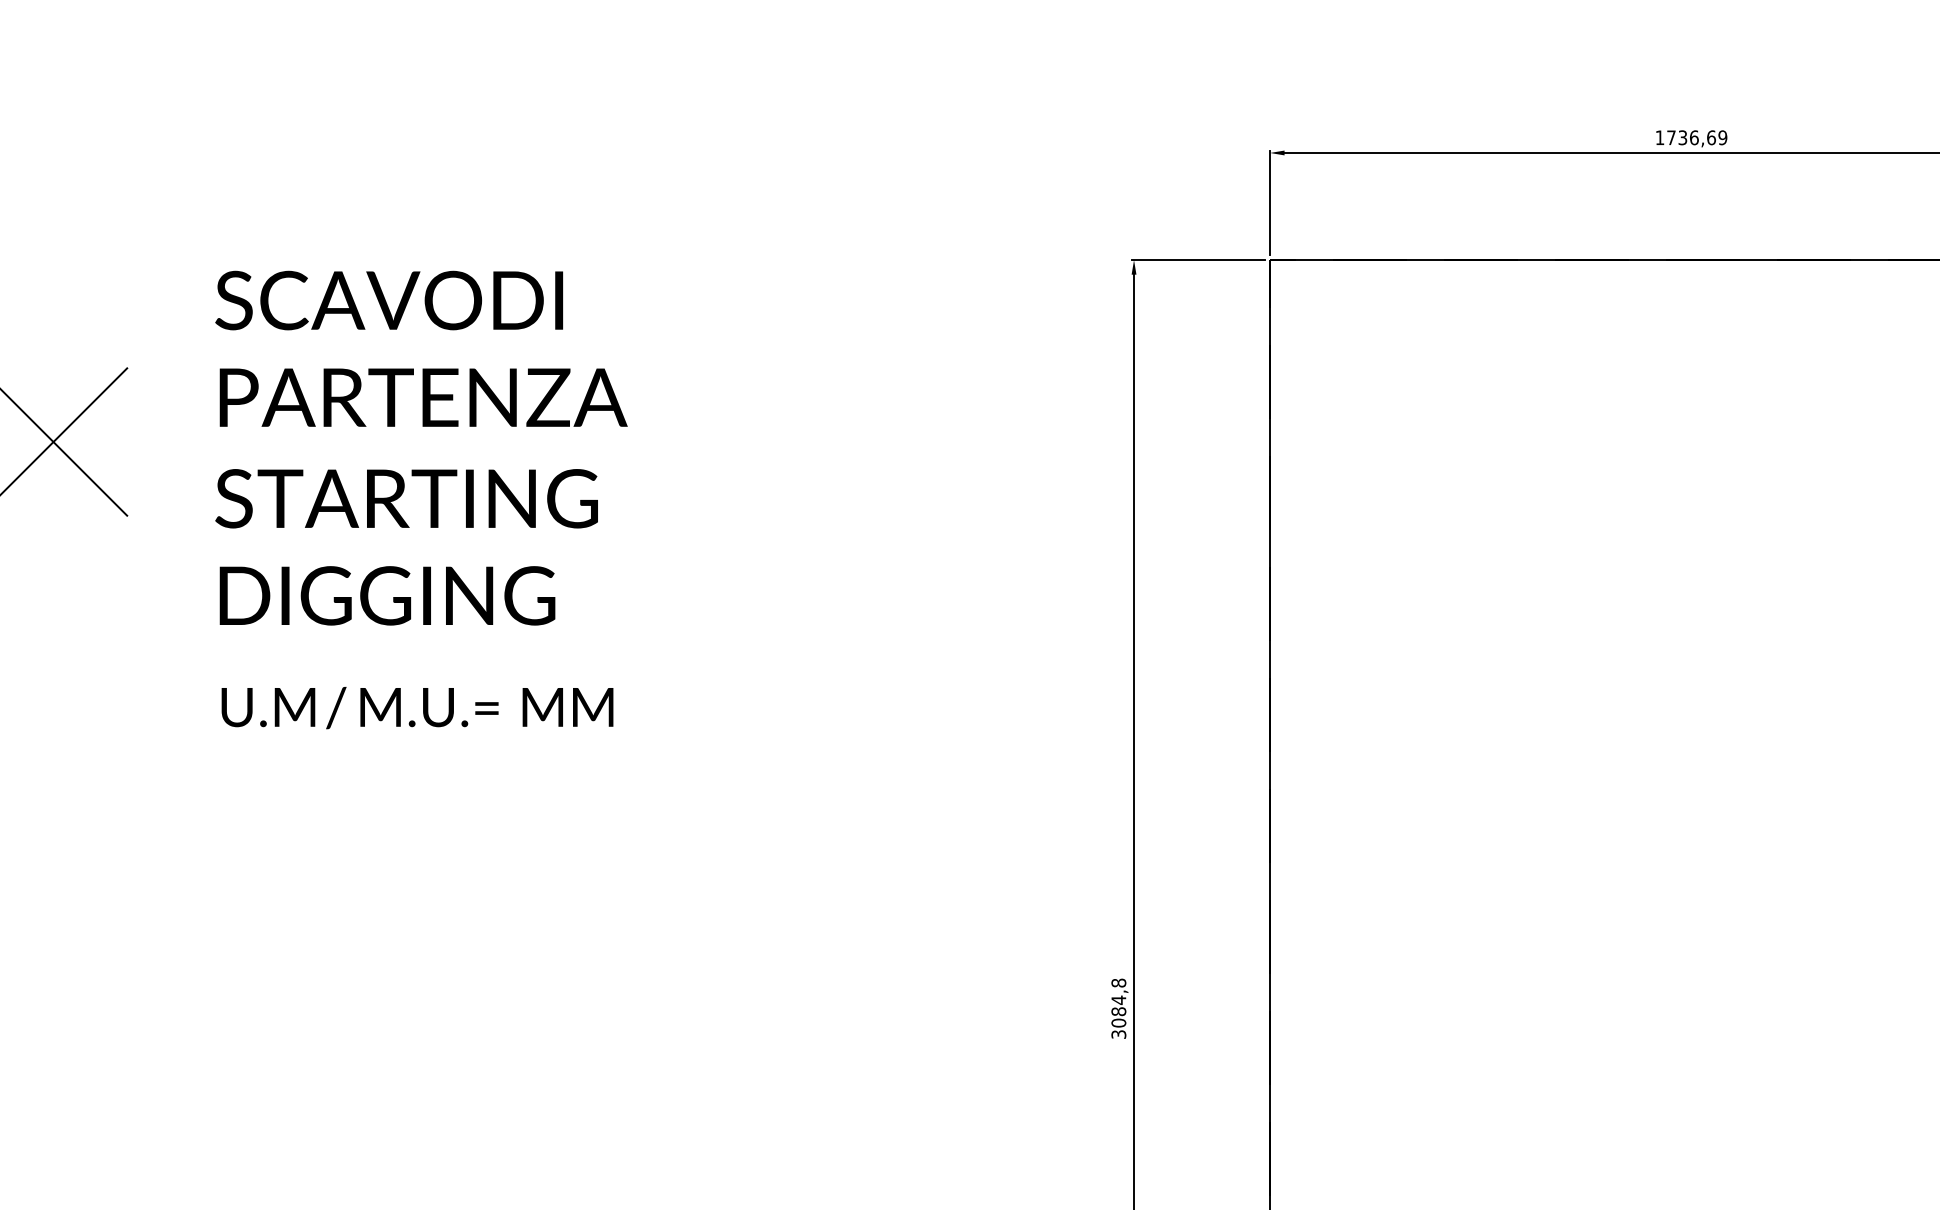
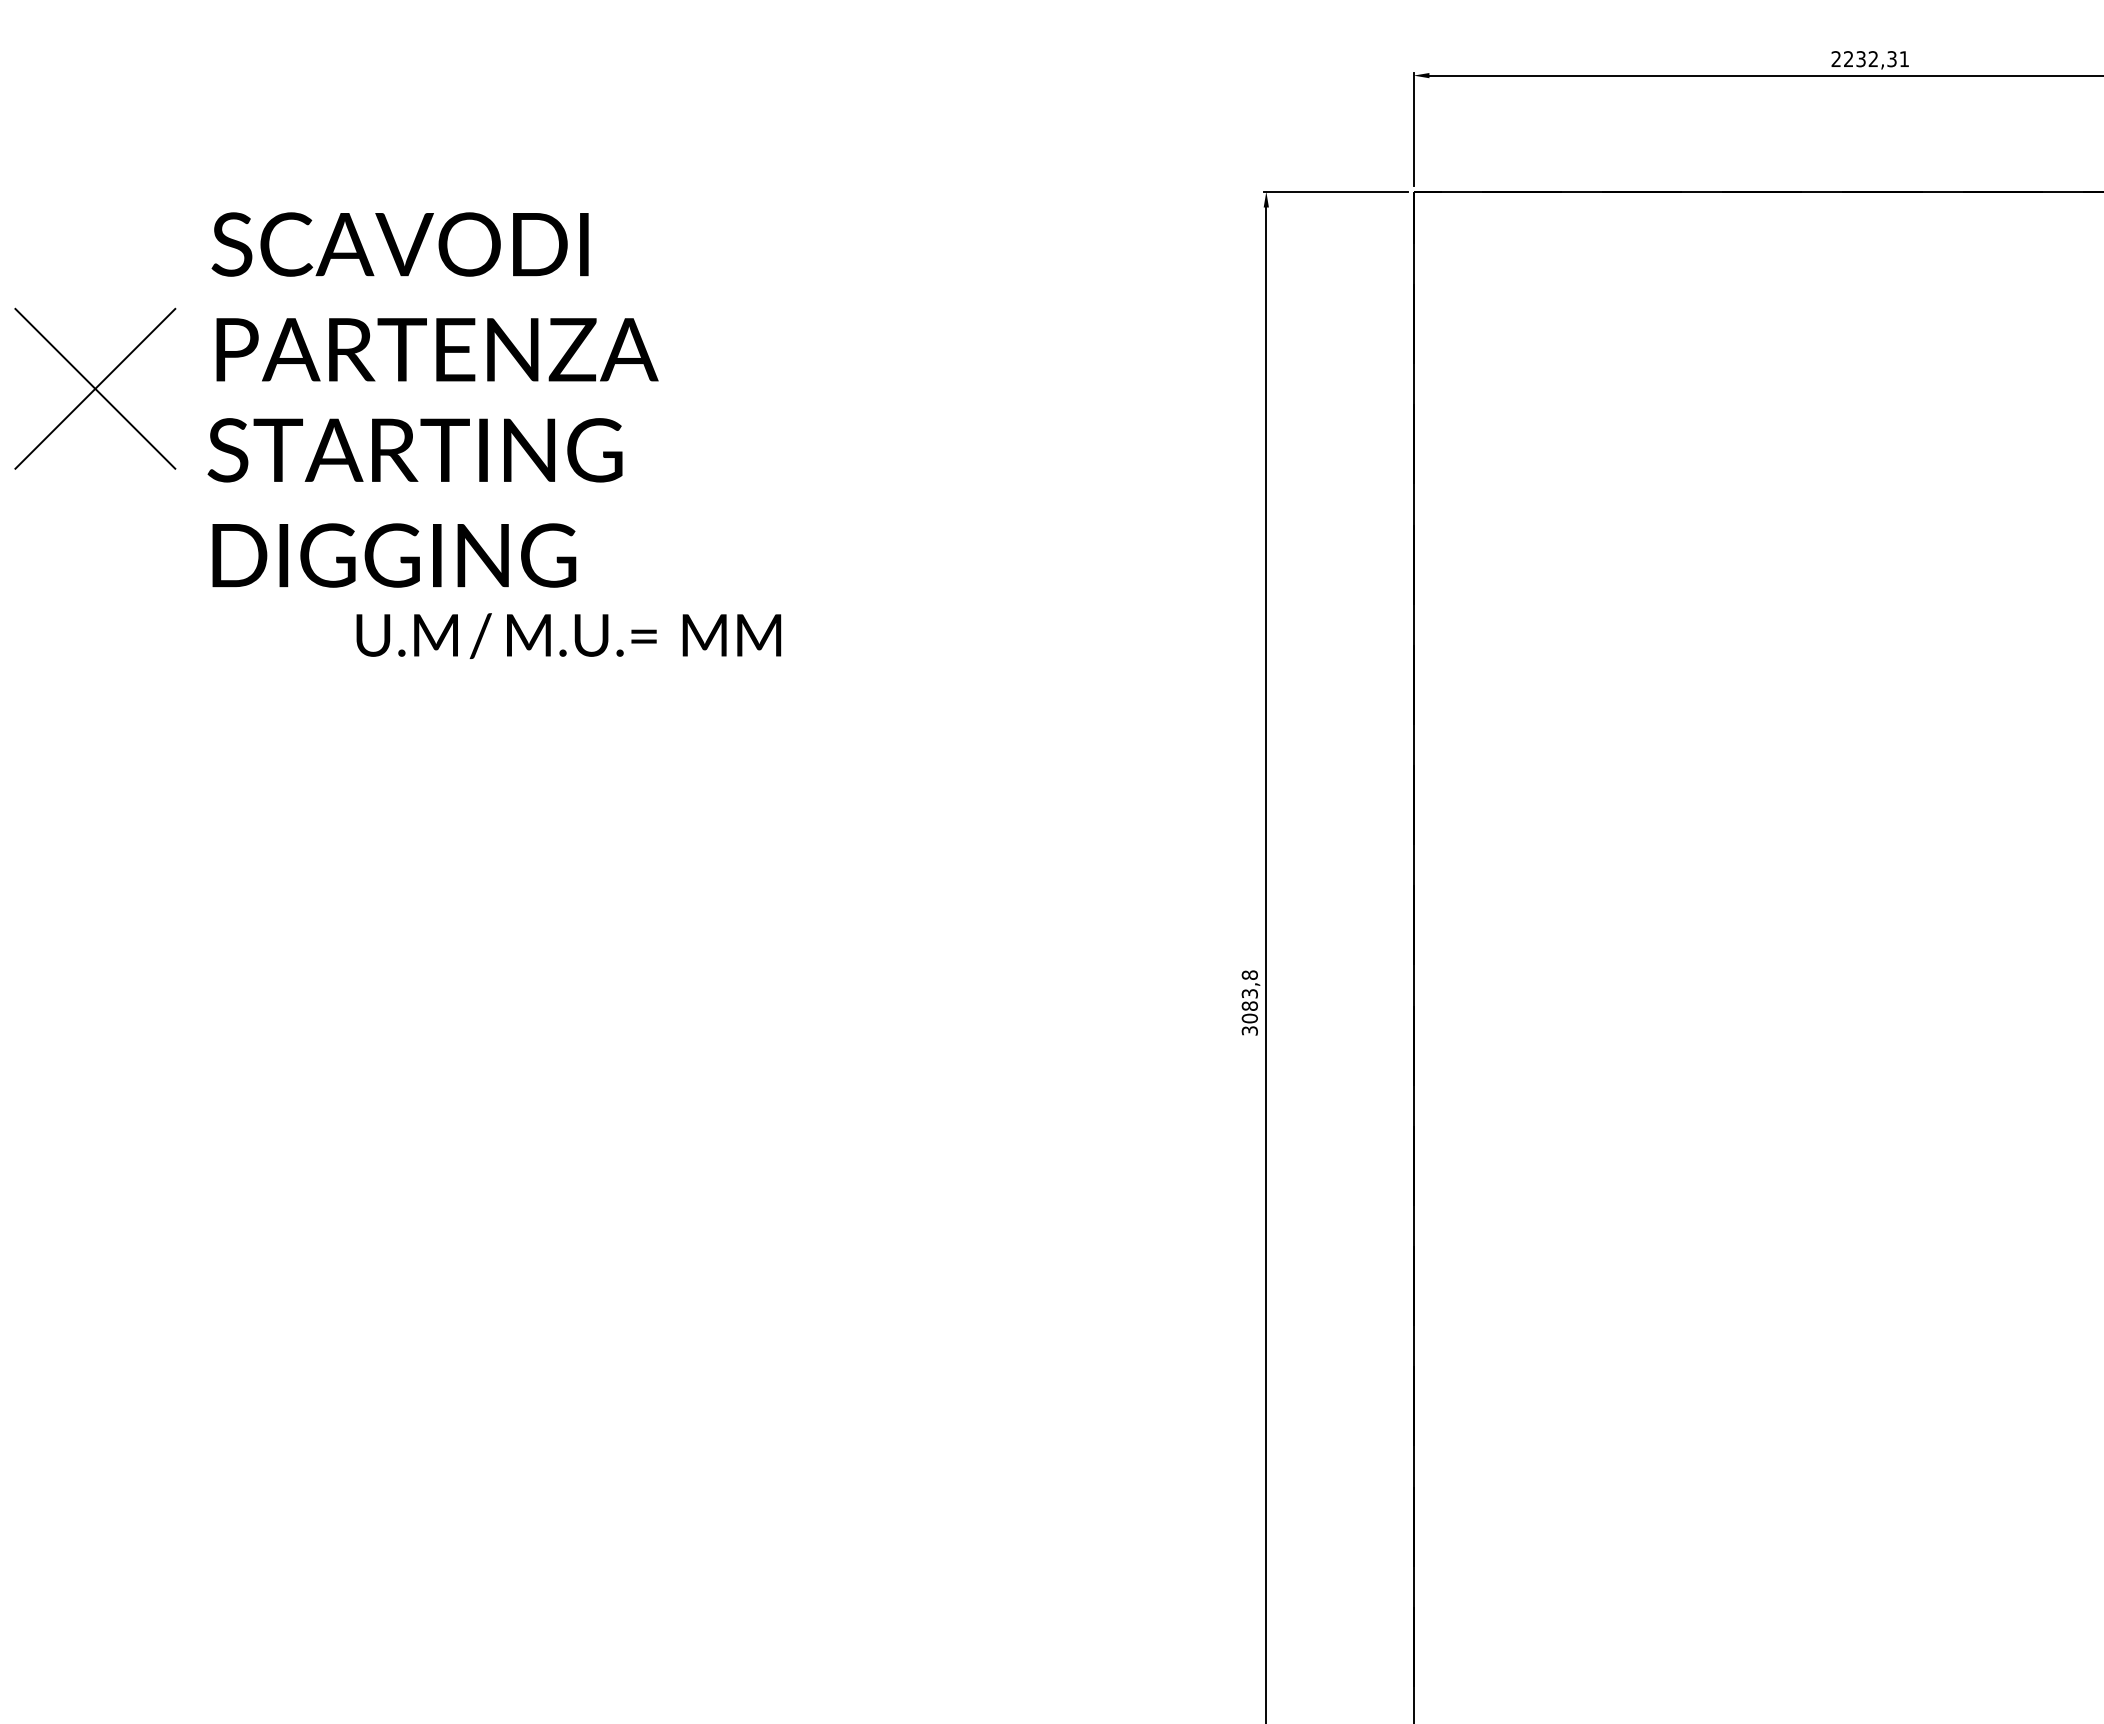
text: (1691, 138) -> (1870, 59), 1736,69 -> 2232,31
text: (420, 348) -> (434, 296), moved
text: (406, 546) -> (414, 502), moved
text: (417, 707) -> (568, 635), moved
text: (1118, 1000) -> (1249, 993), 3084,8 -> 3083,8

